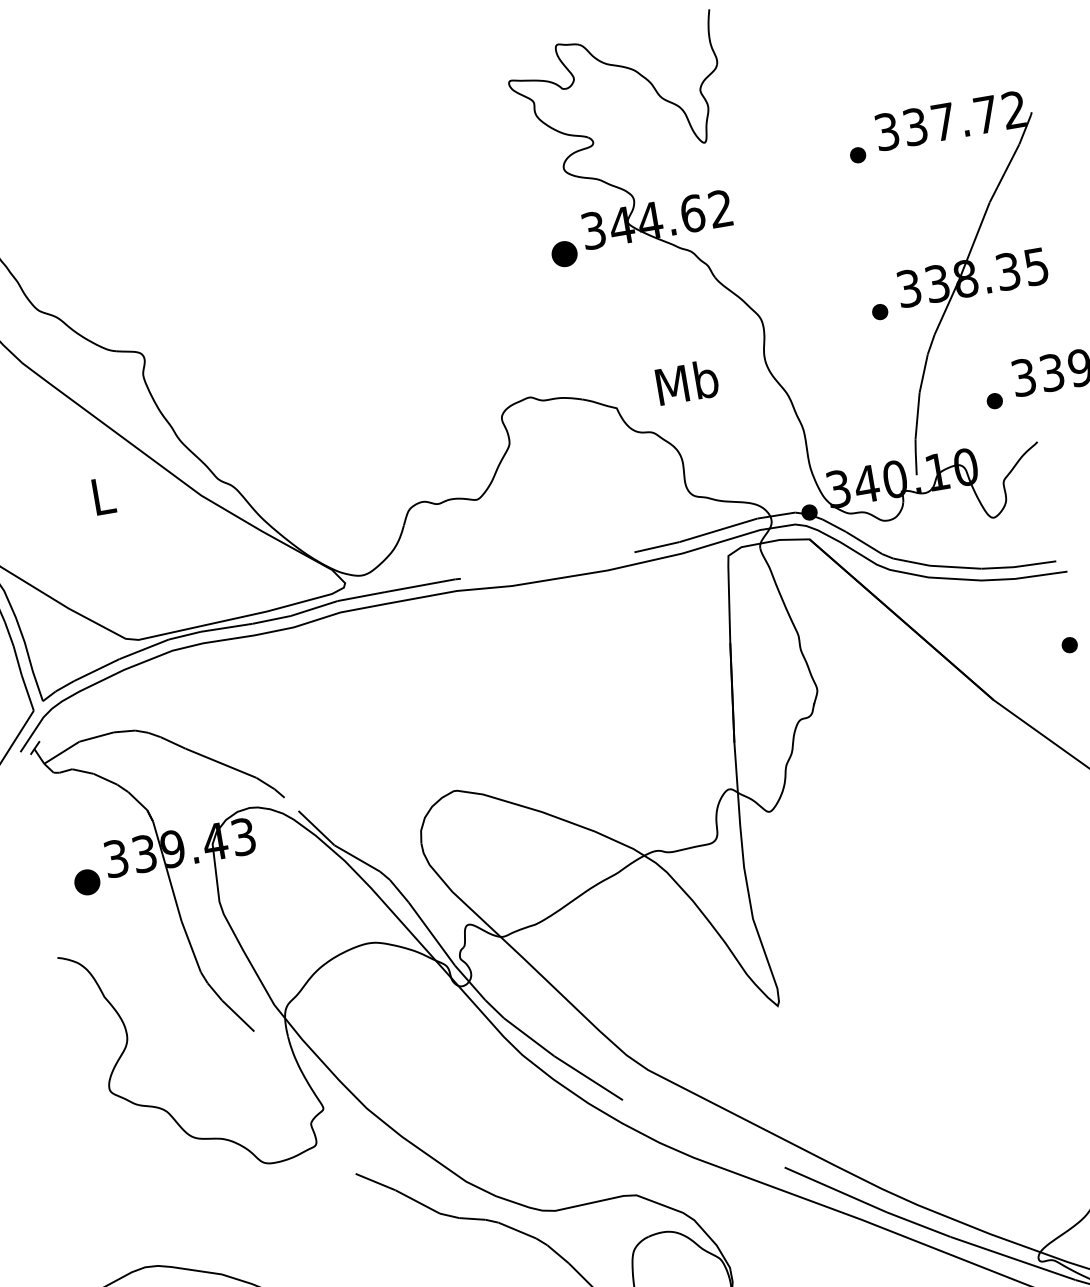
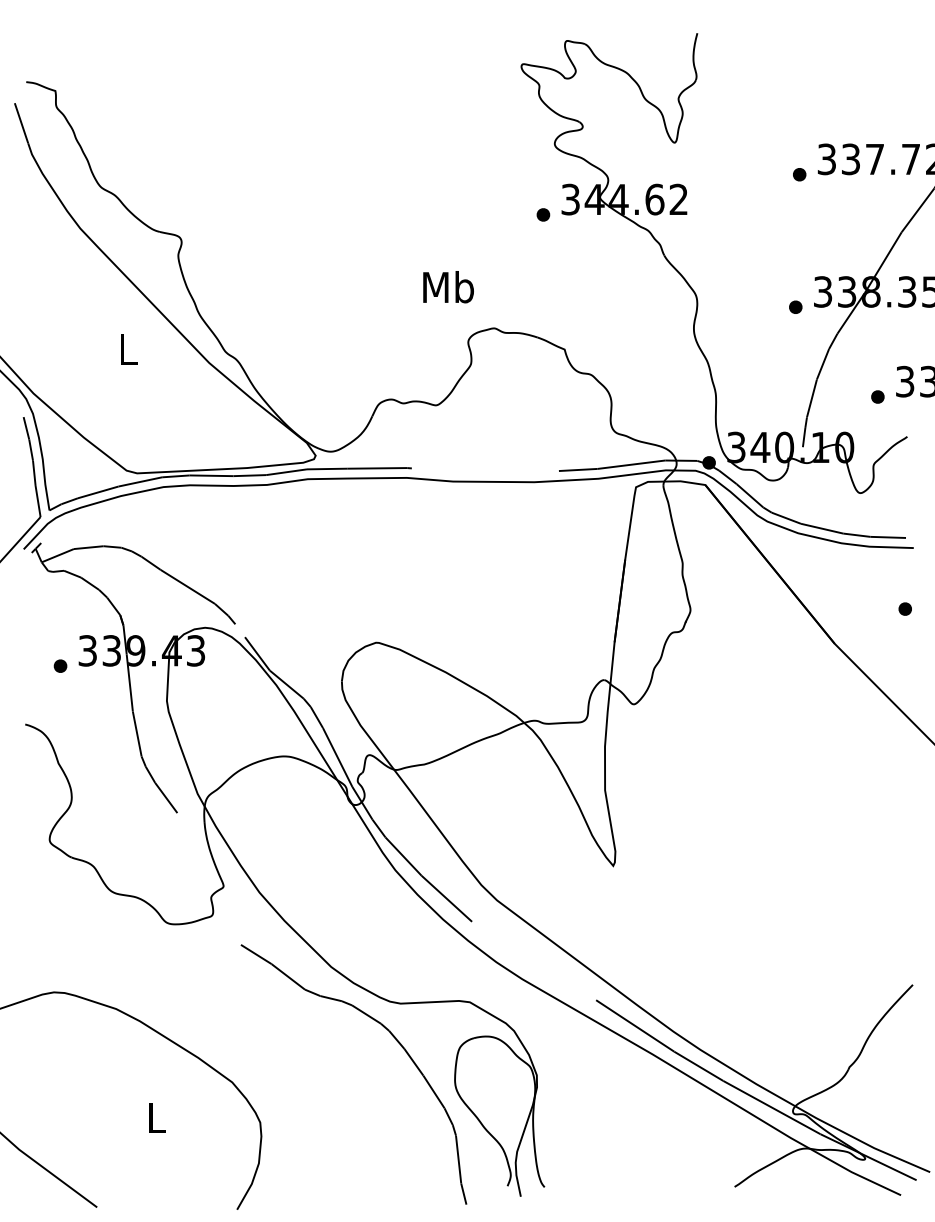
part: (564, 253) -> (543, 214), size x0.62
text: (687, 382) -> (448, 287), moved
part: (87, 881) -> (60, 665), size x0.62

